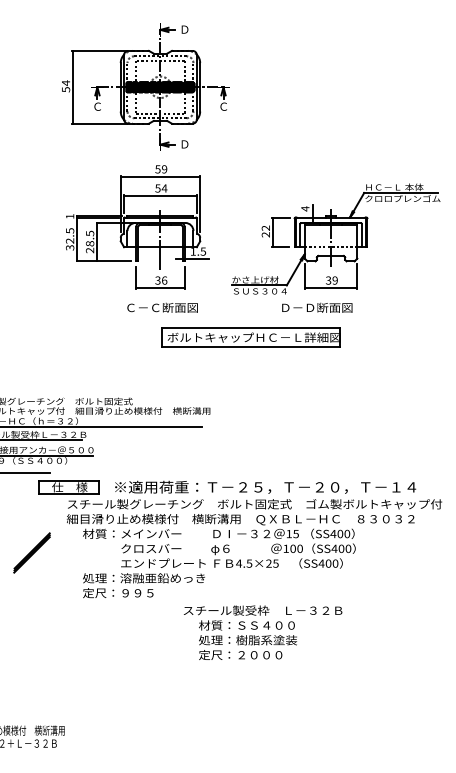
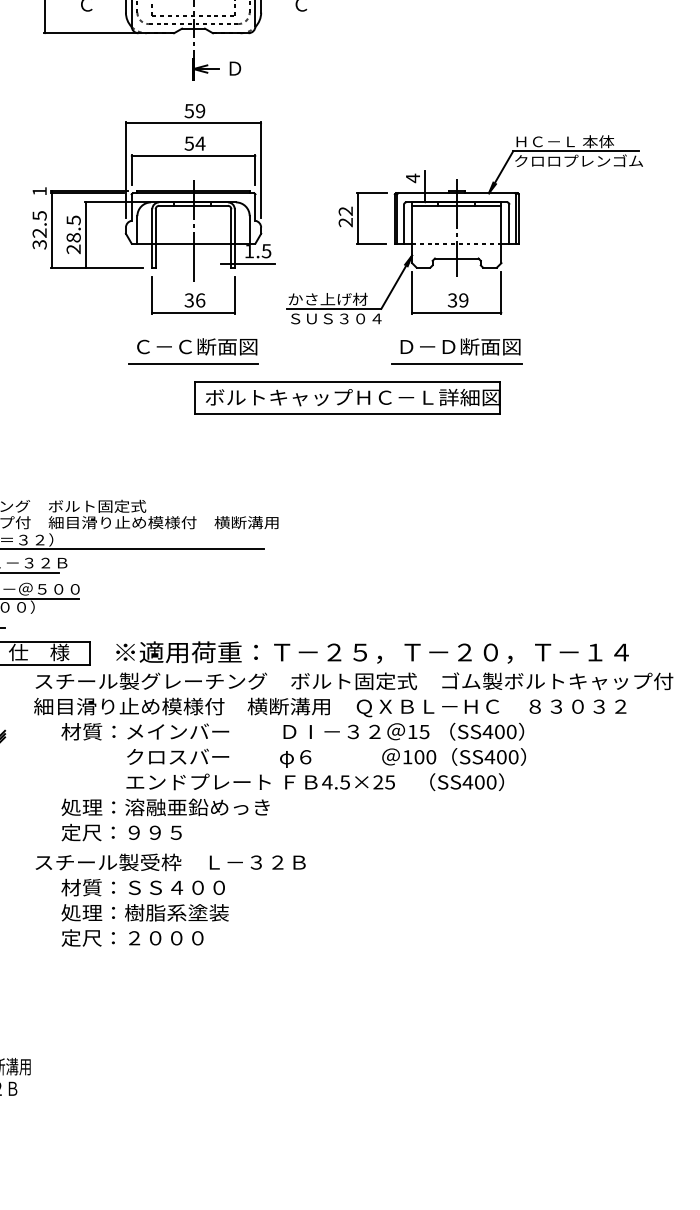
part: (335, 238) -> (464, 228), moved
line: (160, 317) -> (193, 363), added
line: (314, 317) -> (455, 363), added
text: (263, 632) -> (171, 899), moved

